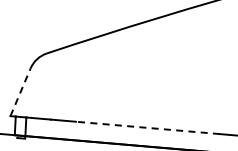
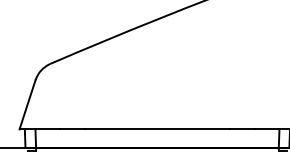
line: (20, 91) -> (27, 104), dashed -> solid
line: (146, 127) -> (156, 129), dashed -> solid

